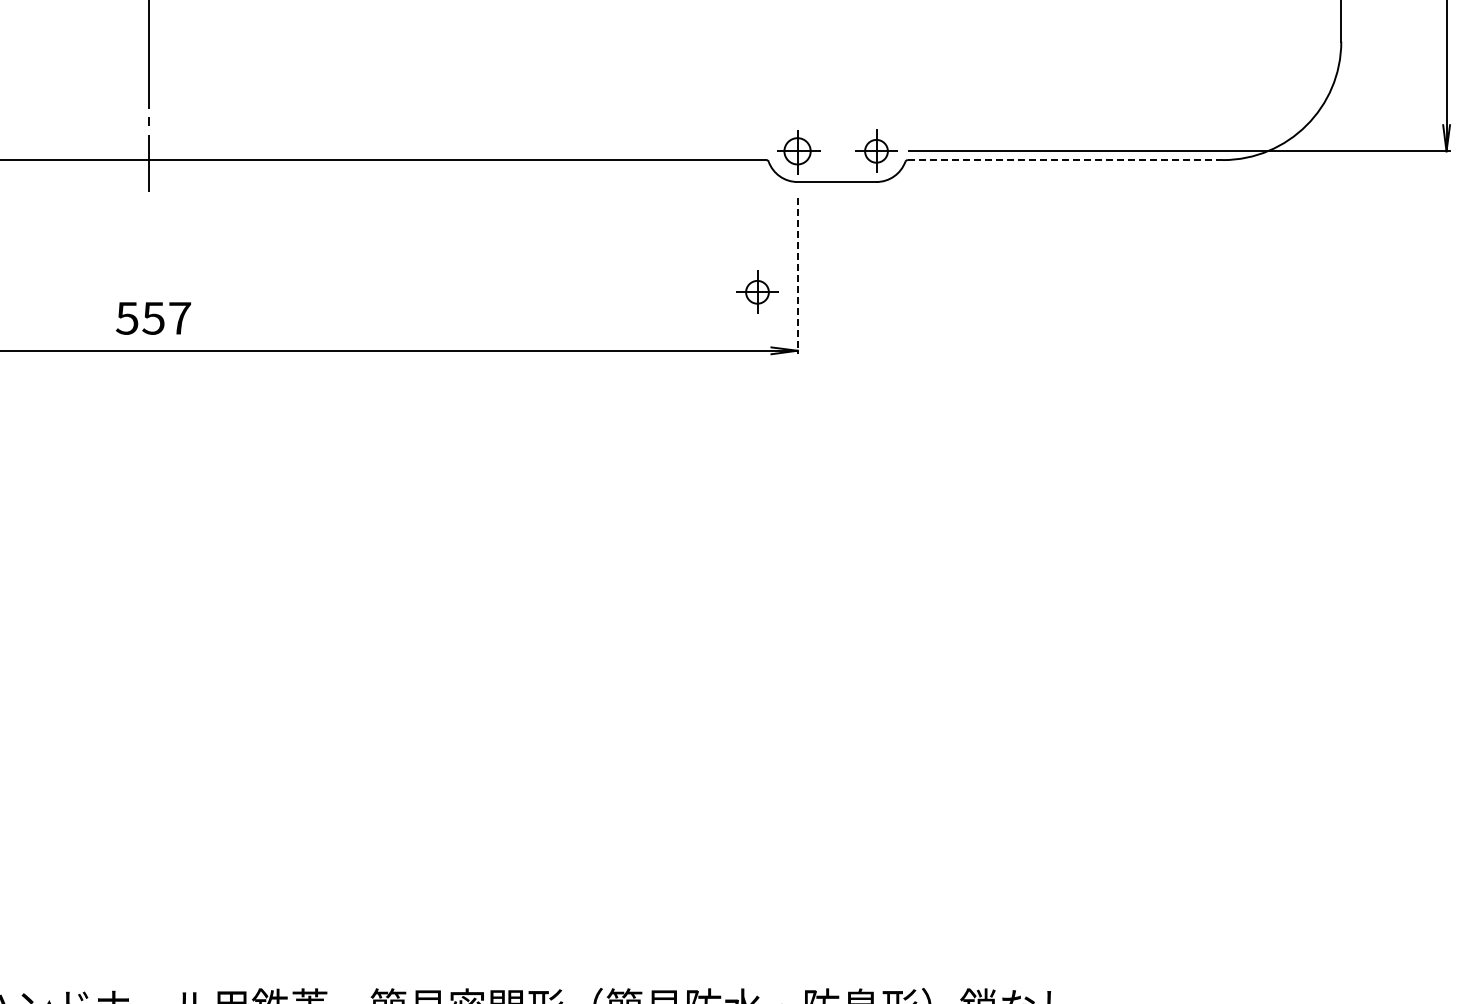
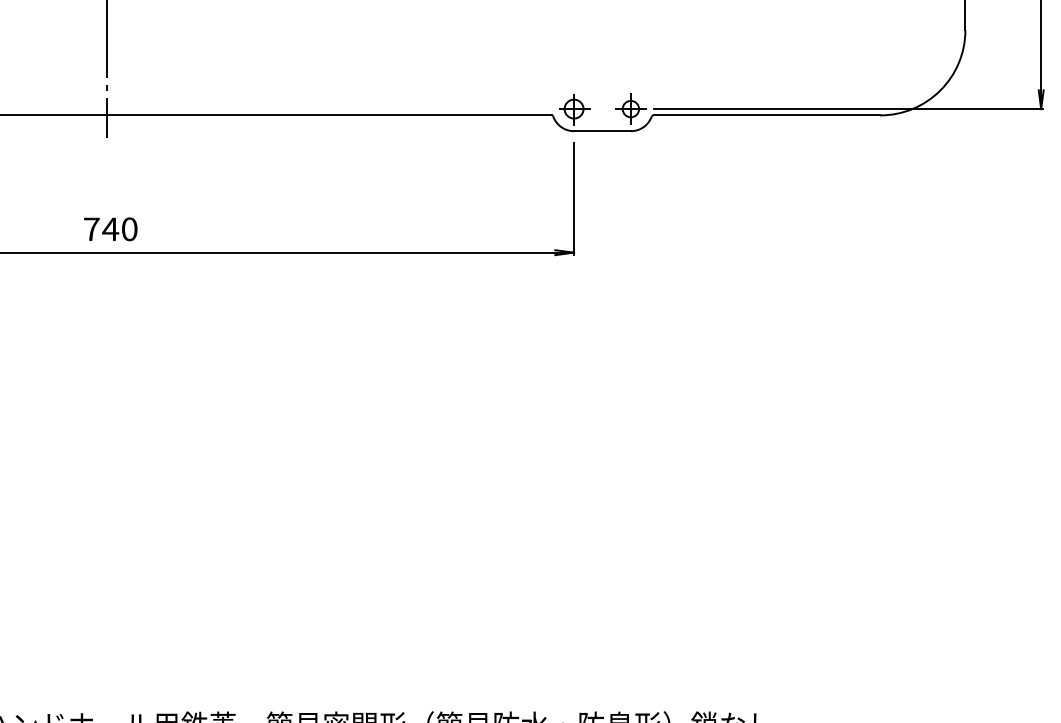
line: (1065, 160) -> (766, 115), dashed -> solid
line: (797, 276) -> (574, 199), dashed -> solid
part: (757, 291) -> (545, 210), removed
text: (153, 317) -> (110, 228), 557 -> 740

